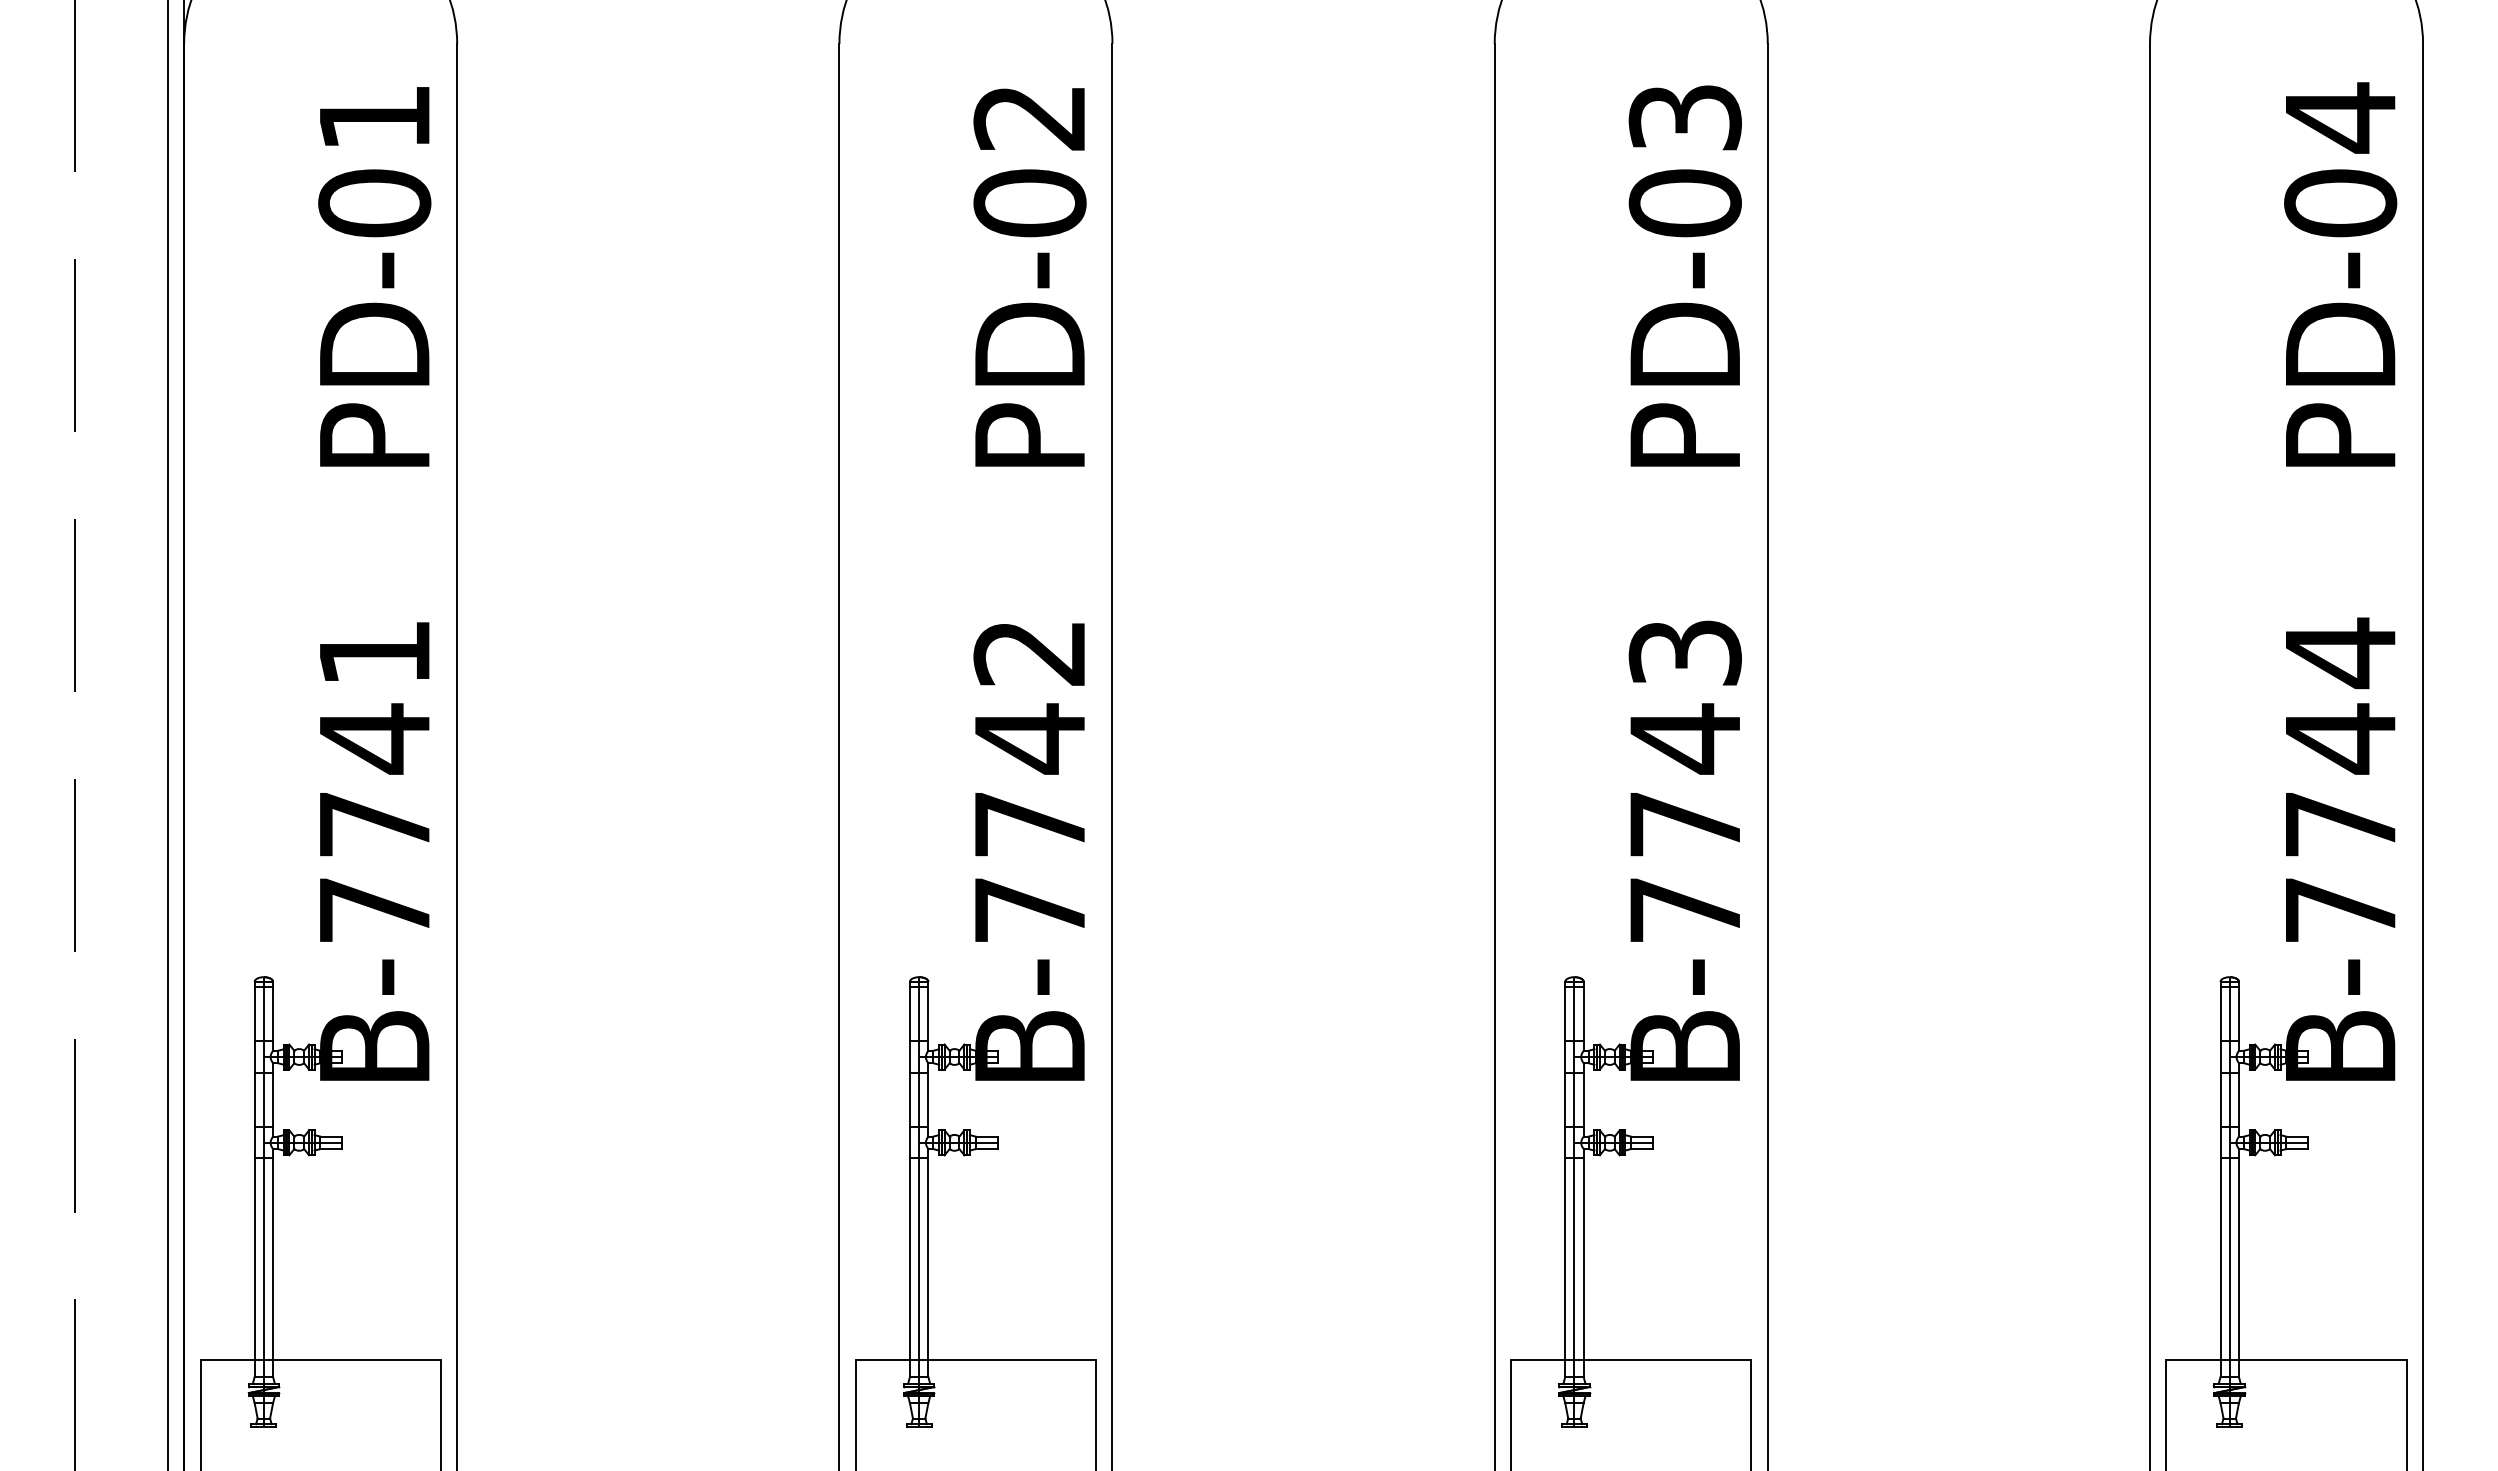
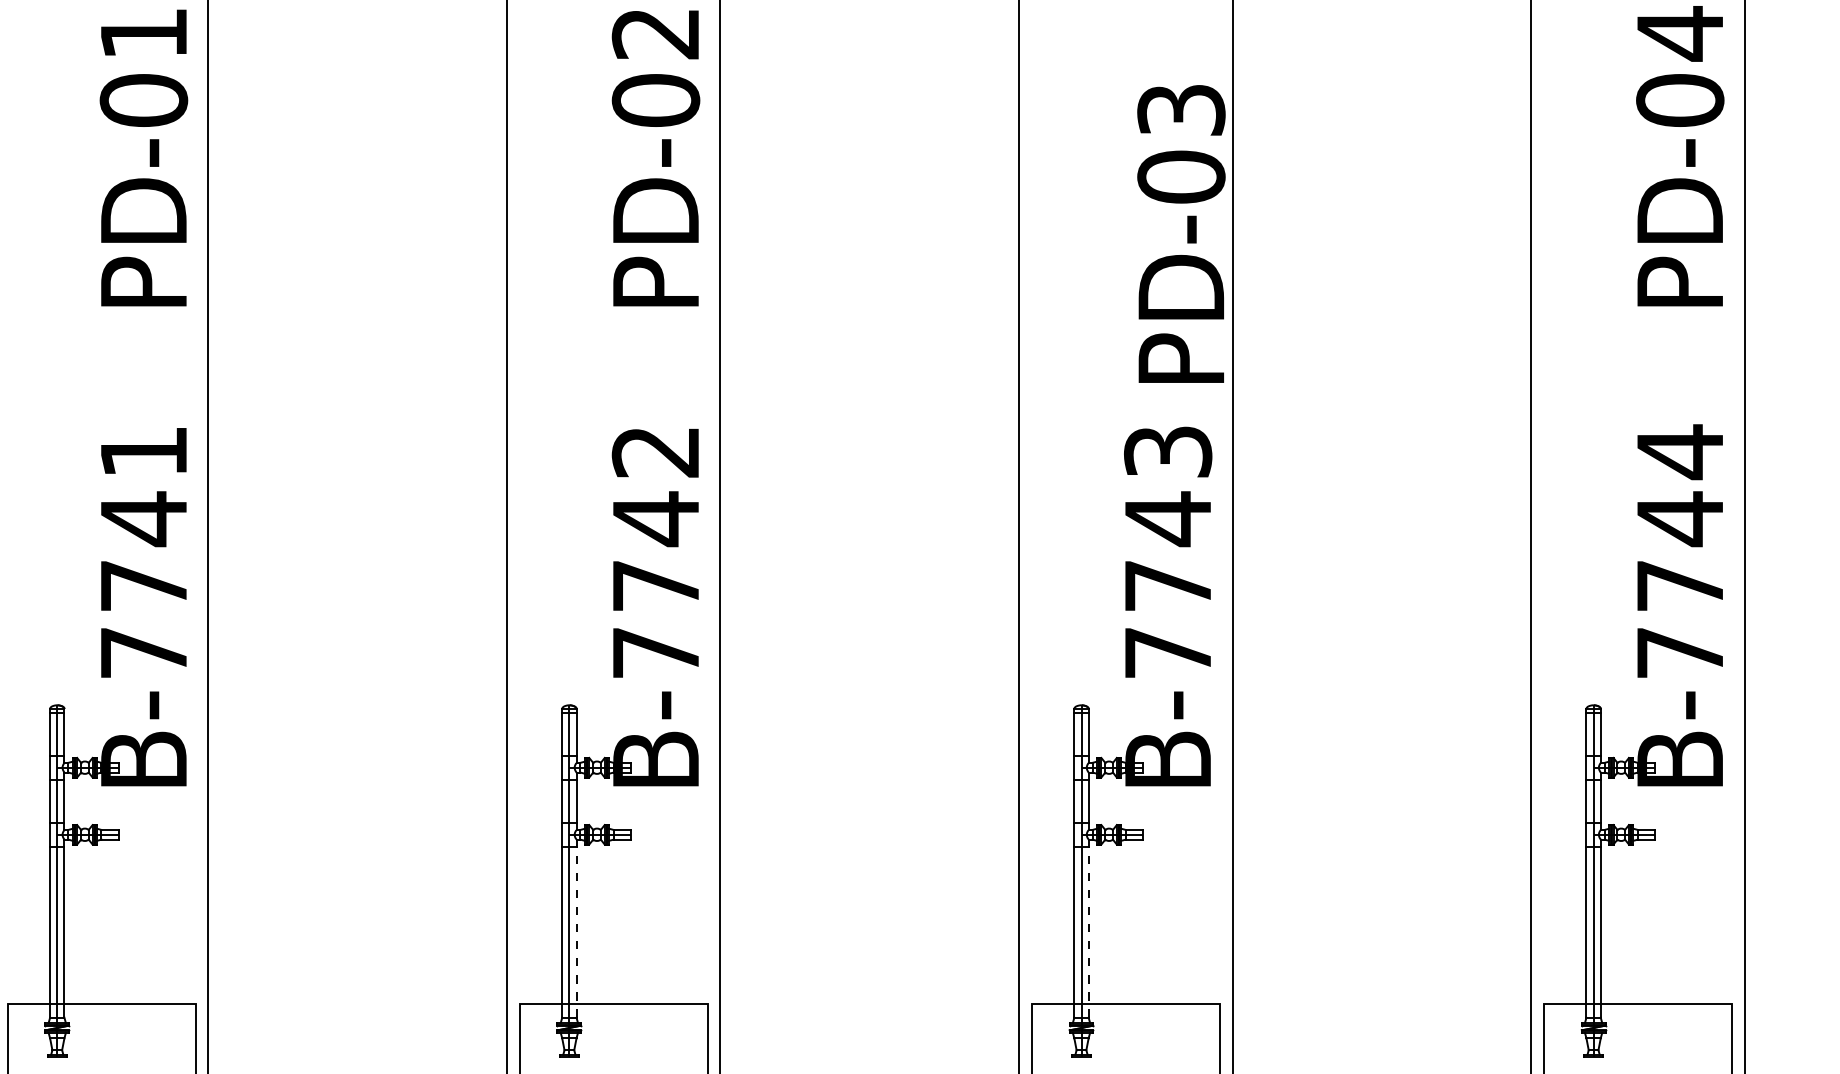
text: (1684, 275) -> (1180, 233), moved
line: (928, 1267) -> (576, 932), solid -> dashed
line: (1583, 1267) -> (1088, 932), solid -> dashed

